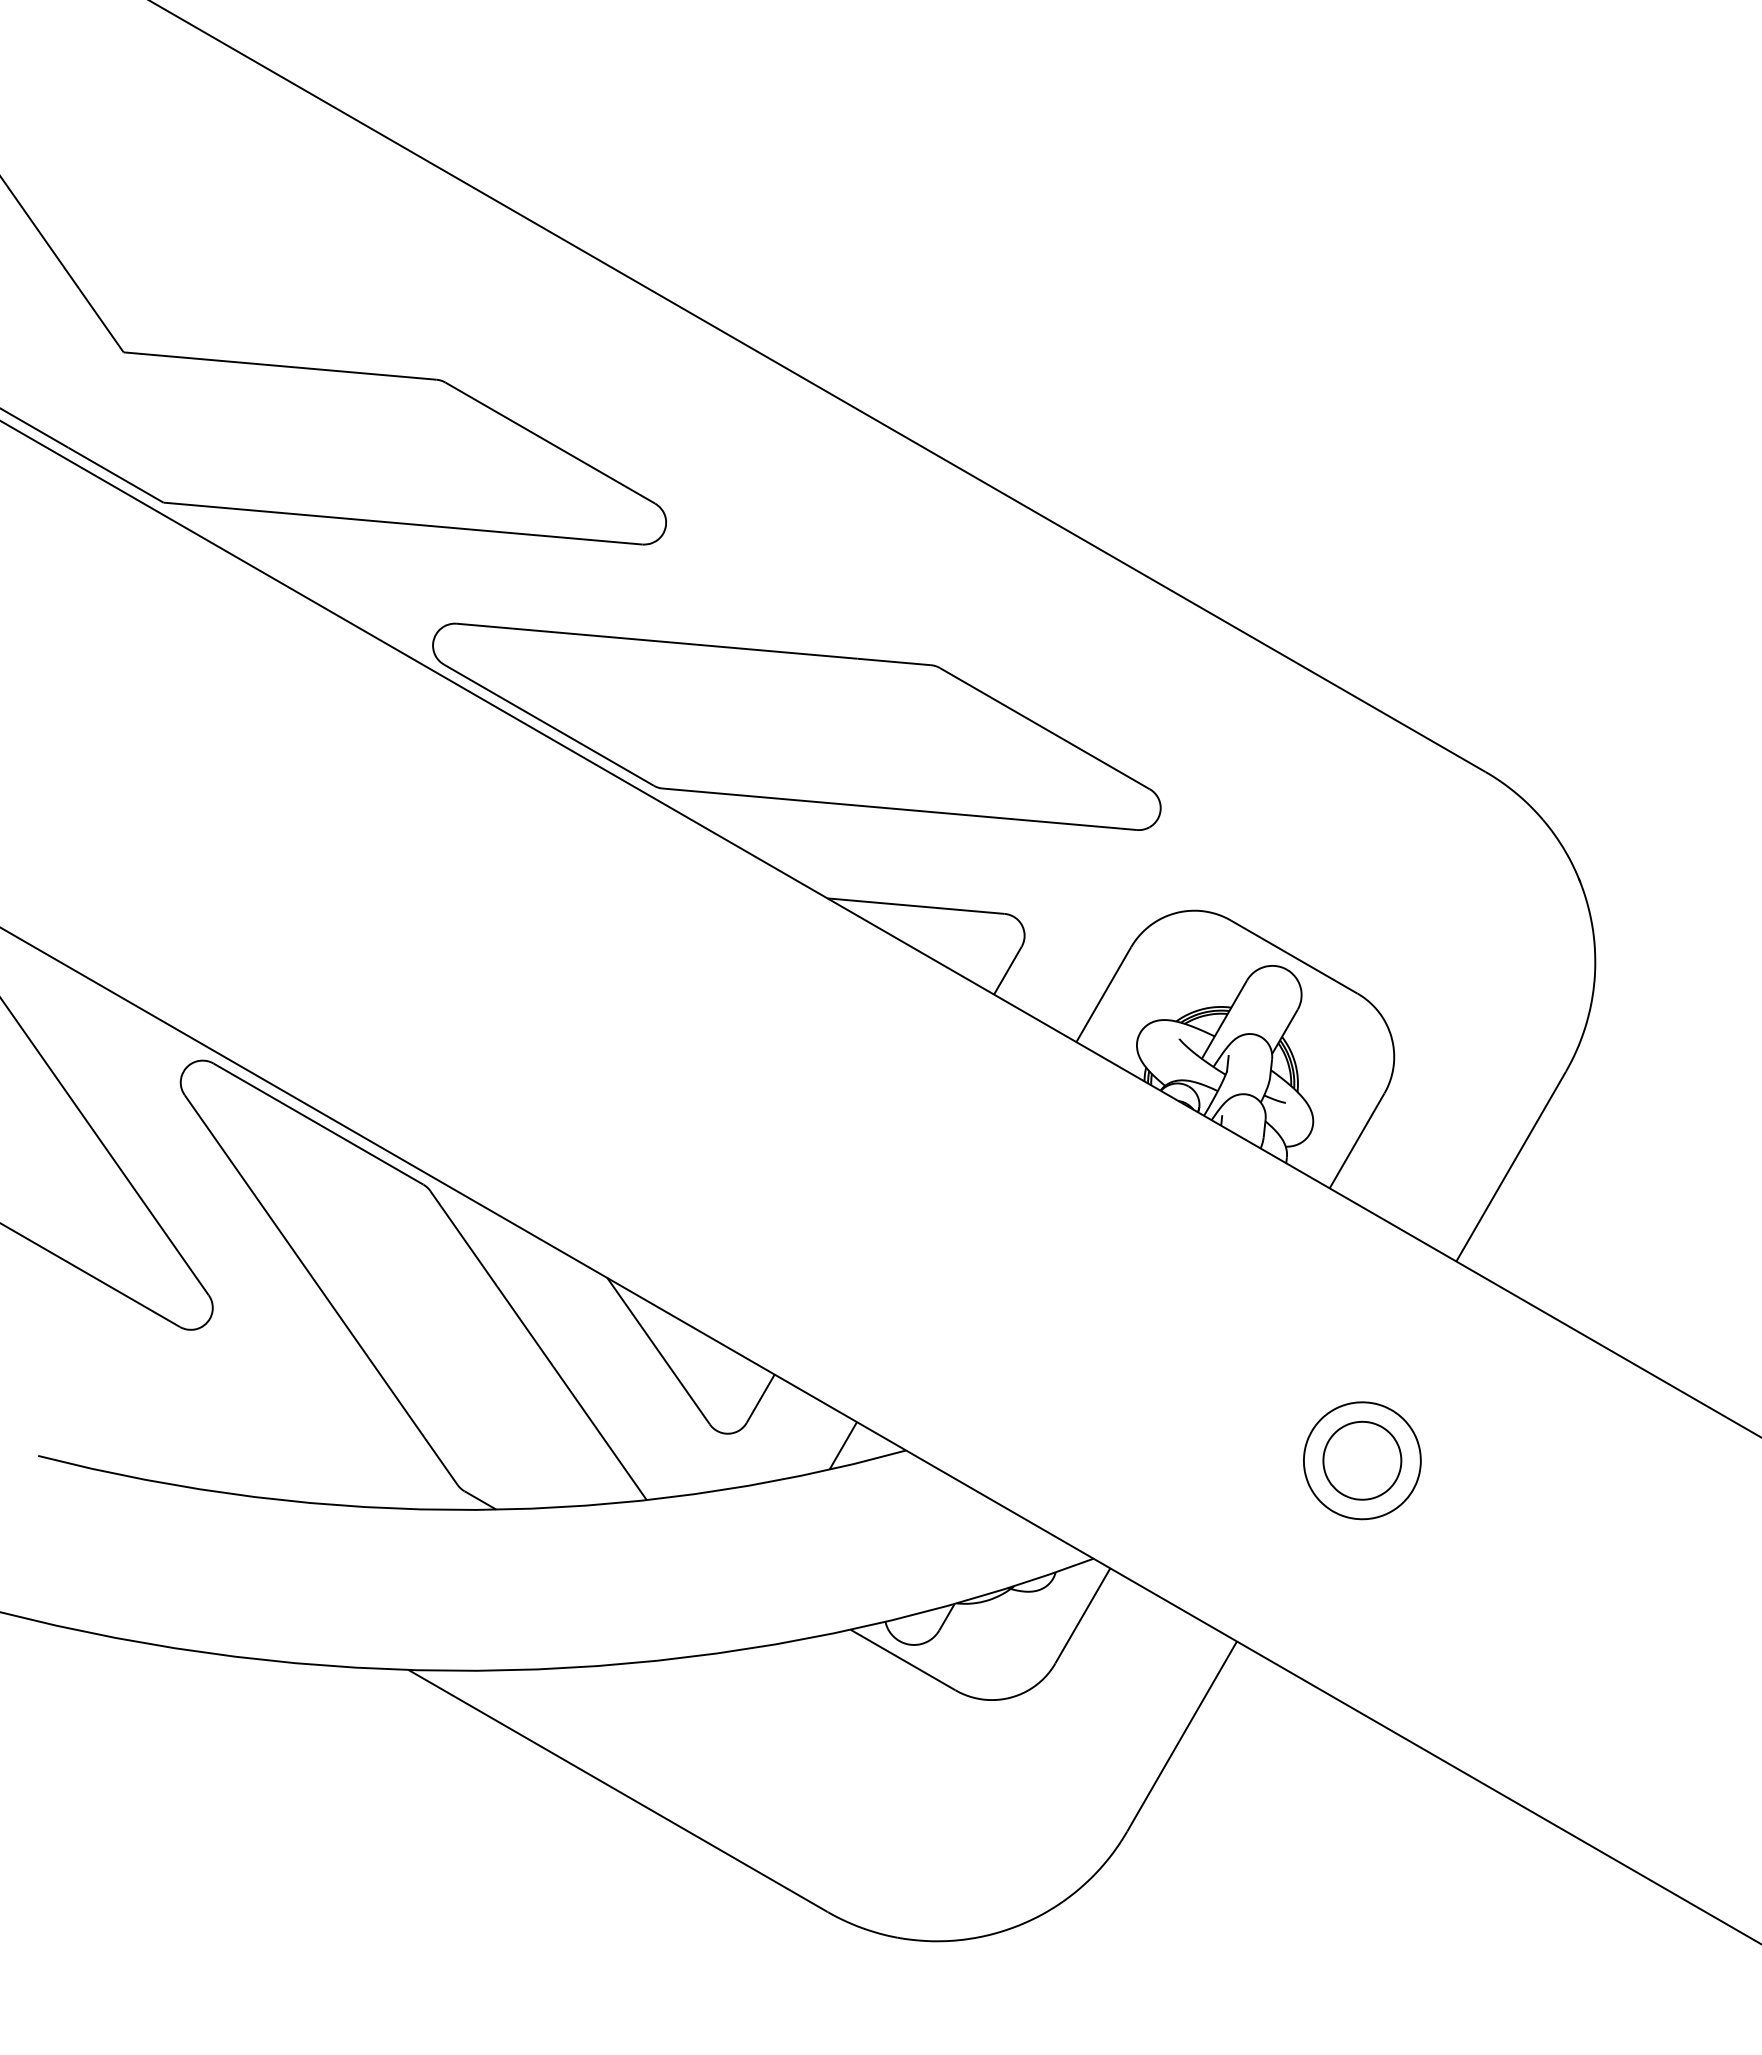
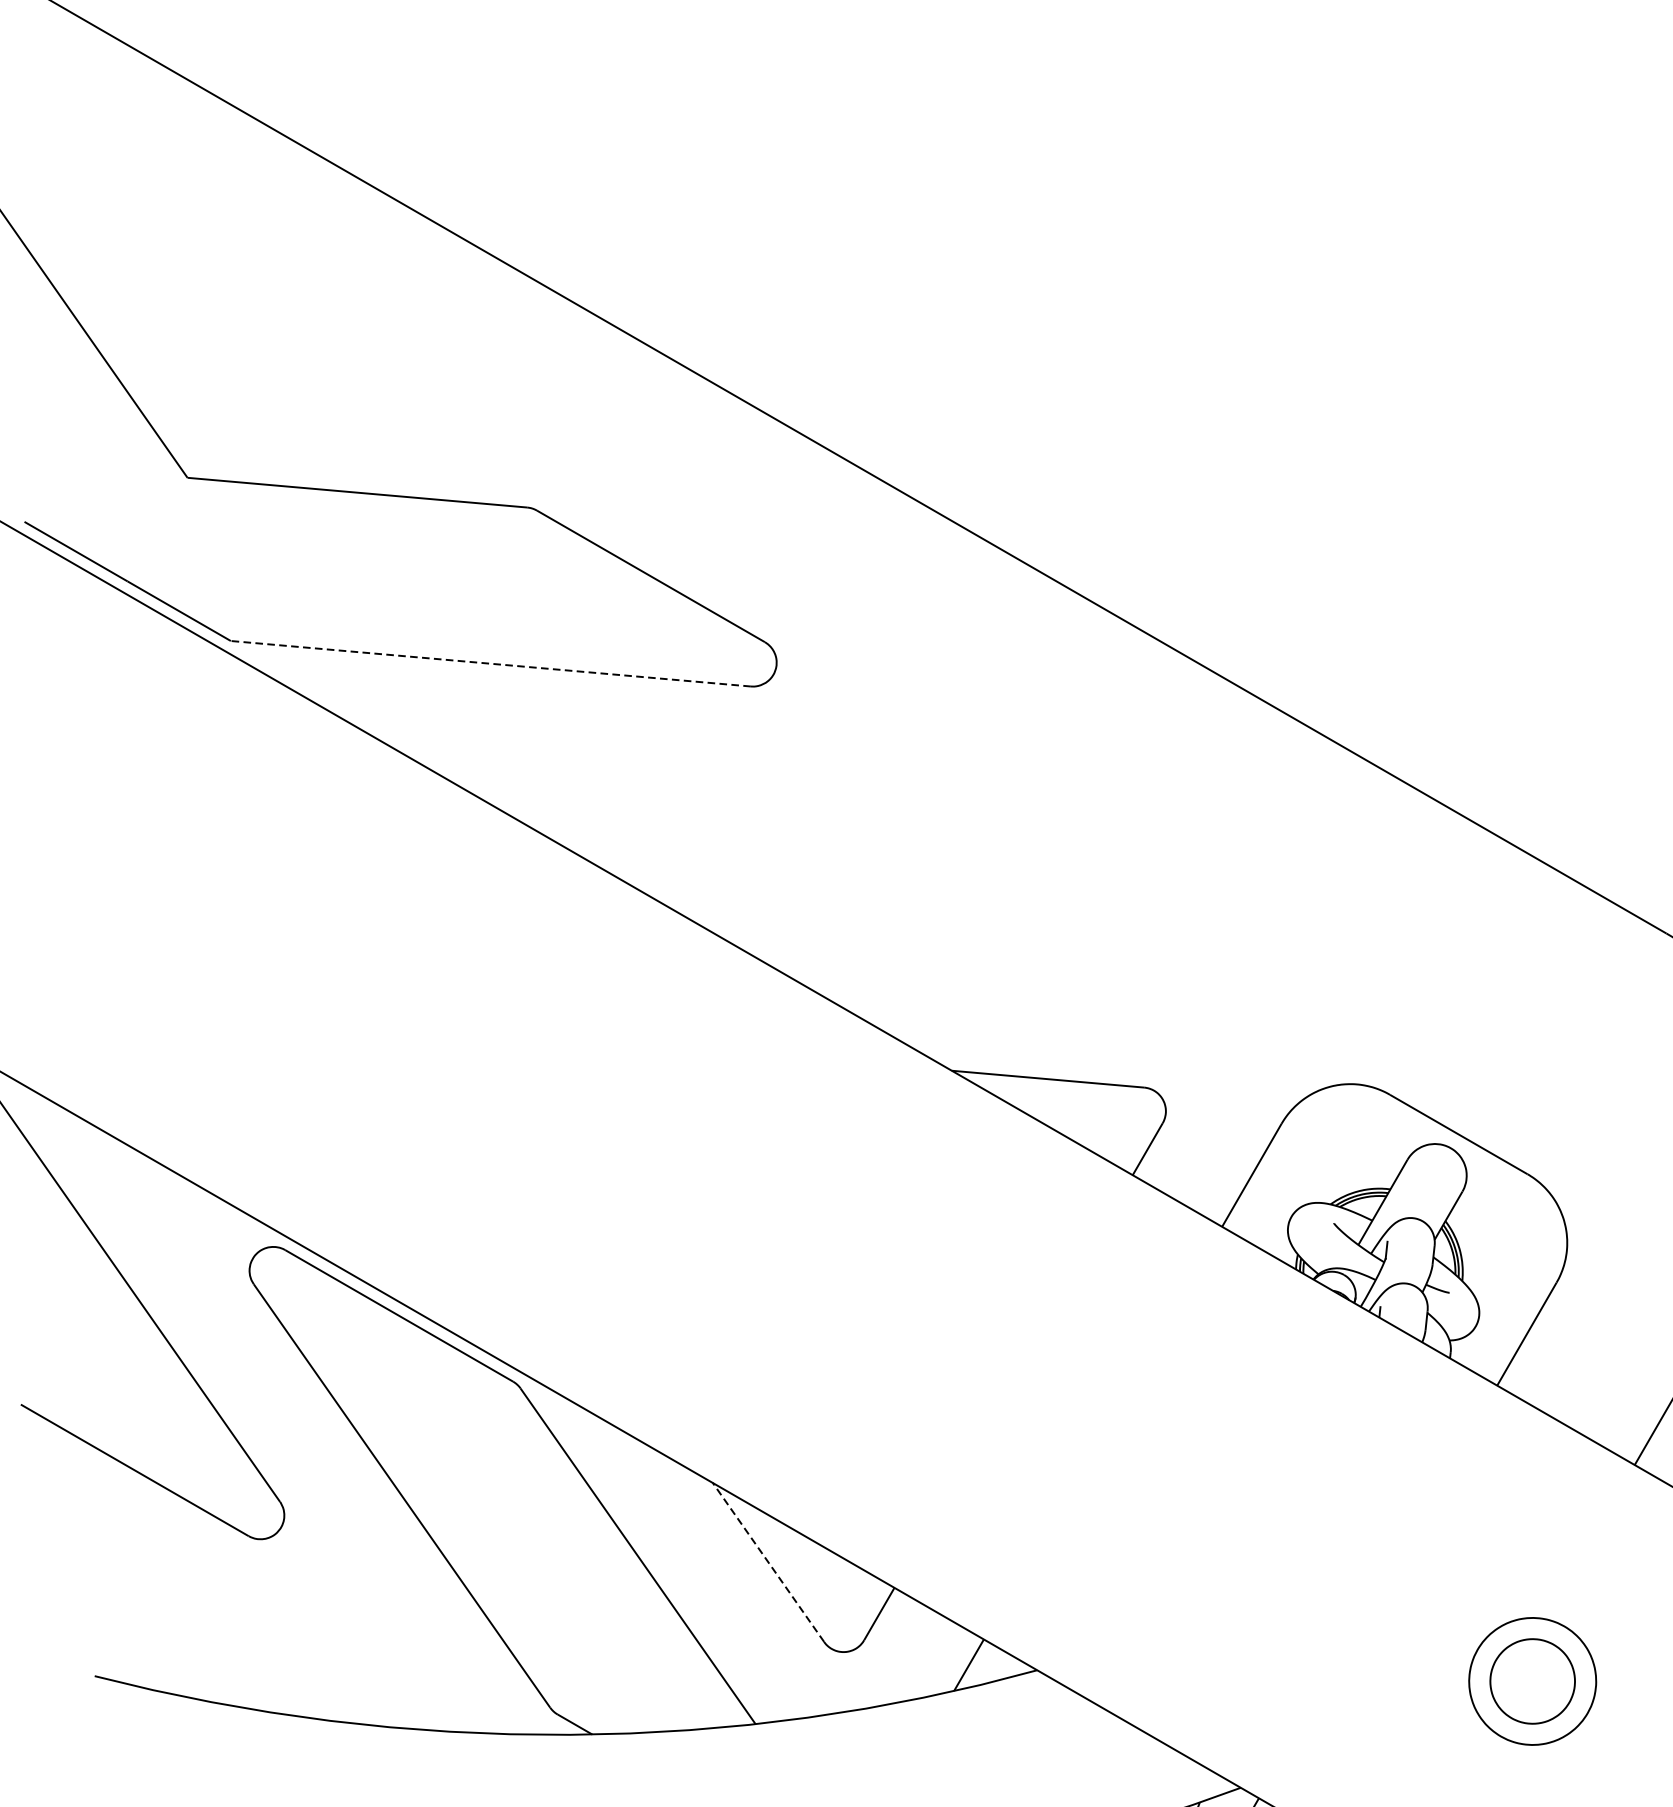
line: (402, 523) -> (490, 663), solid -> dashed
part: (796, 726) -> (918, 884), removed
line: (658, 1350) -> (768, 1561), solid -> dashed

